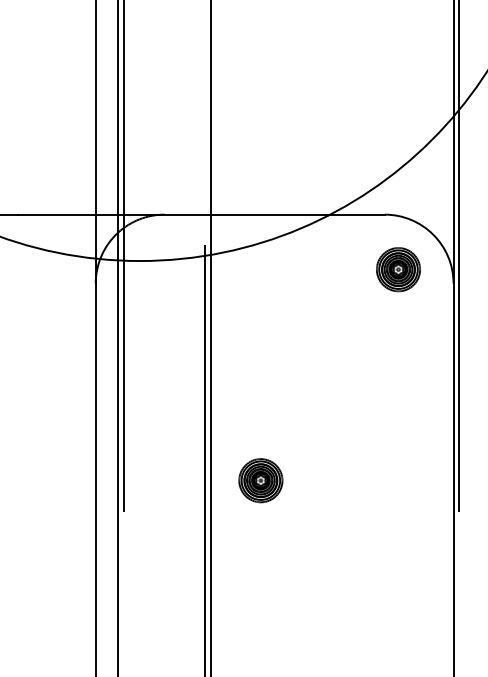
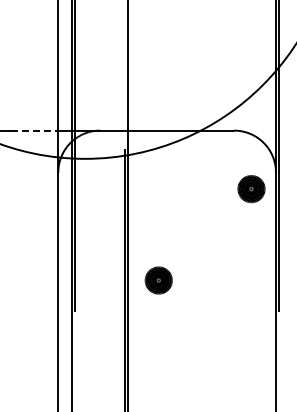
line: (56, 214) -> (34, 130), solid -> dashed
part: (398, 270) -> (251, 189), moved
part: (260, 480) -> (158, 280), moved

